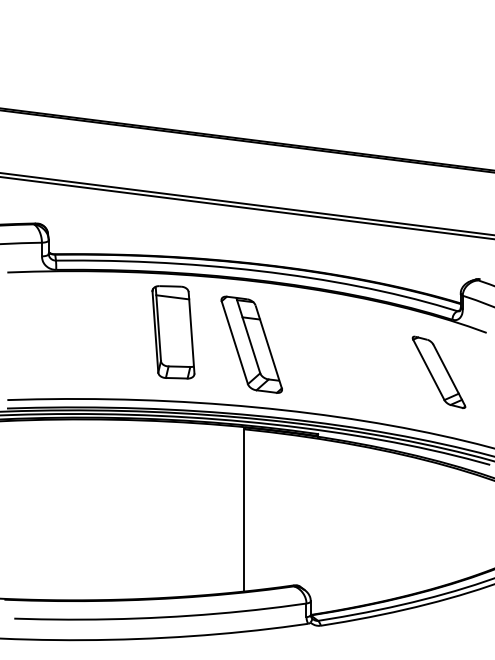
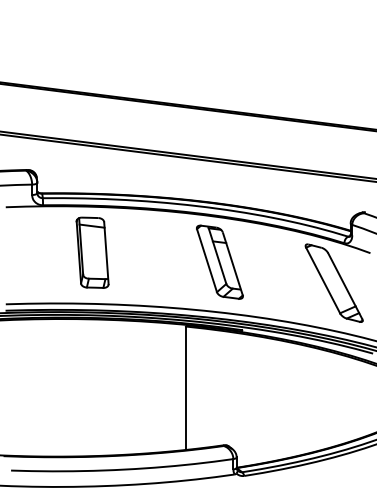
part: (173, 332) -> (92, 252), moved
part: (251, 344) -> (219, 262), moved
part: (438, 372) -> (333, 283), size x1.43

